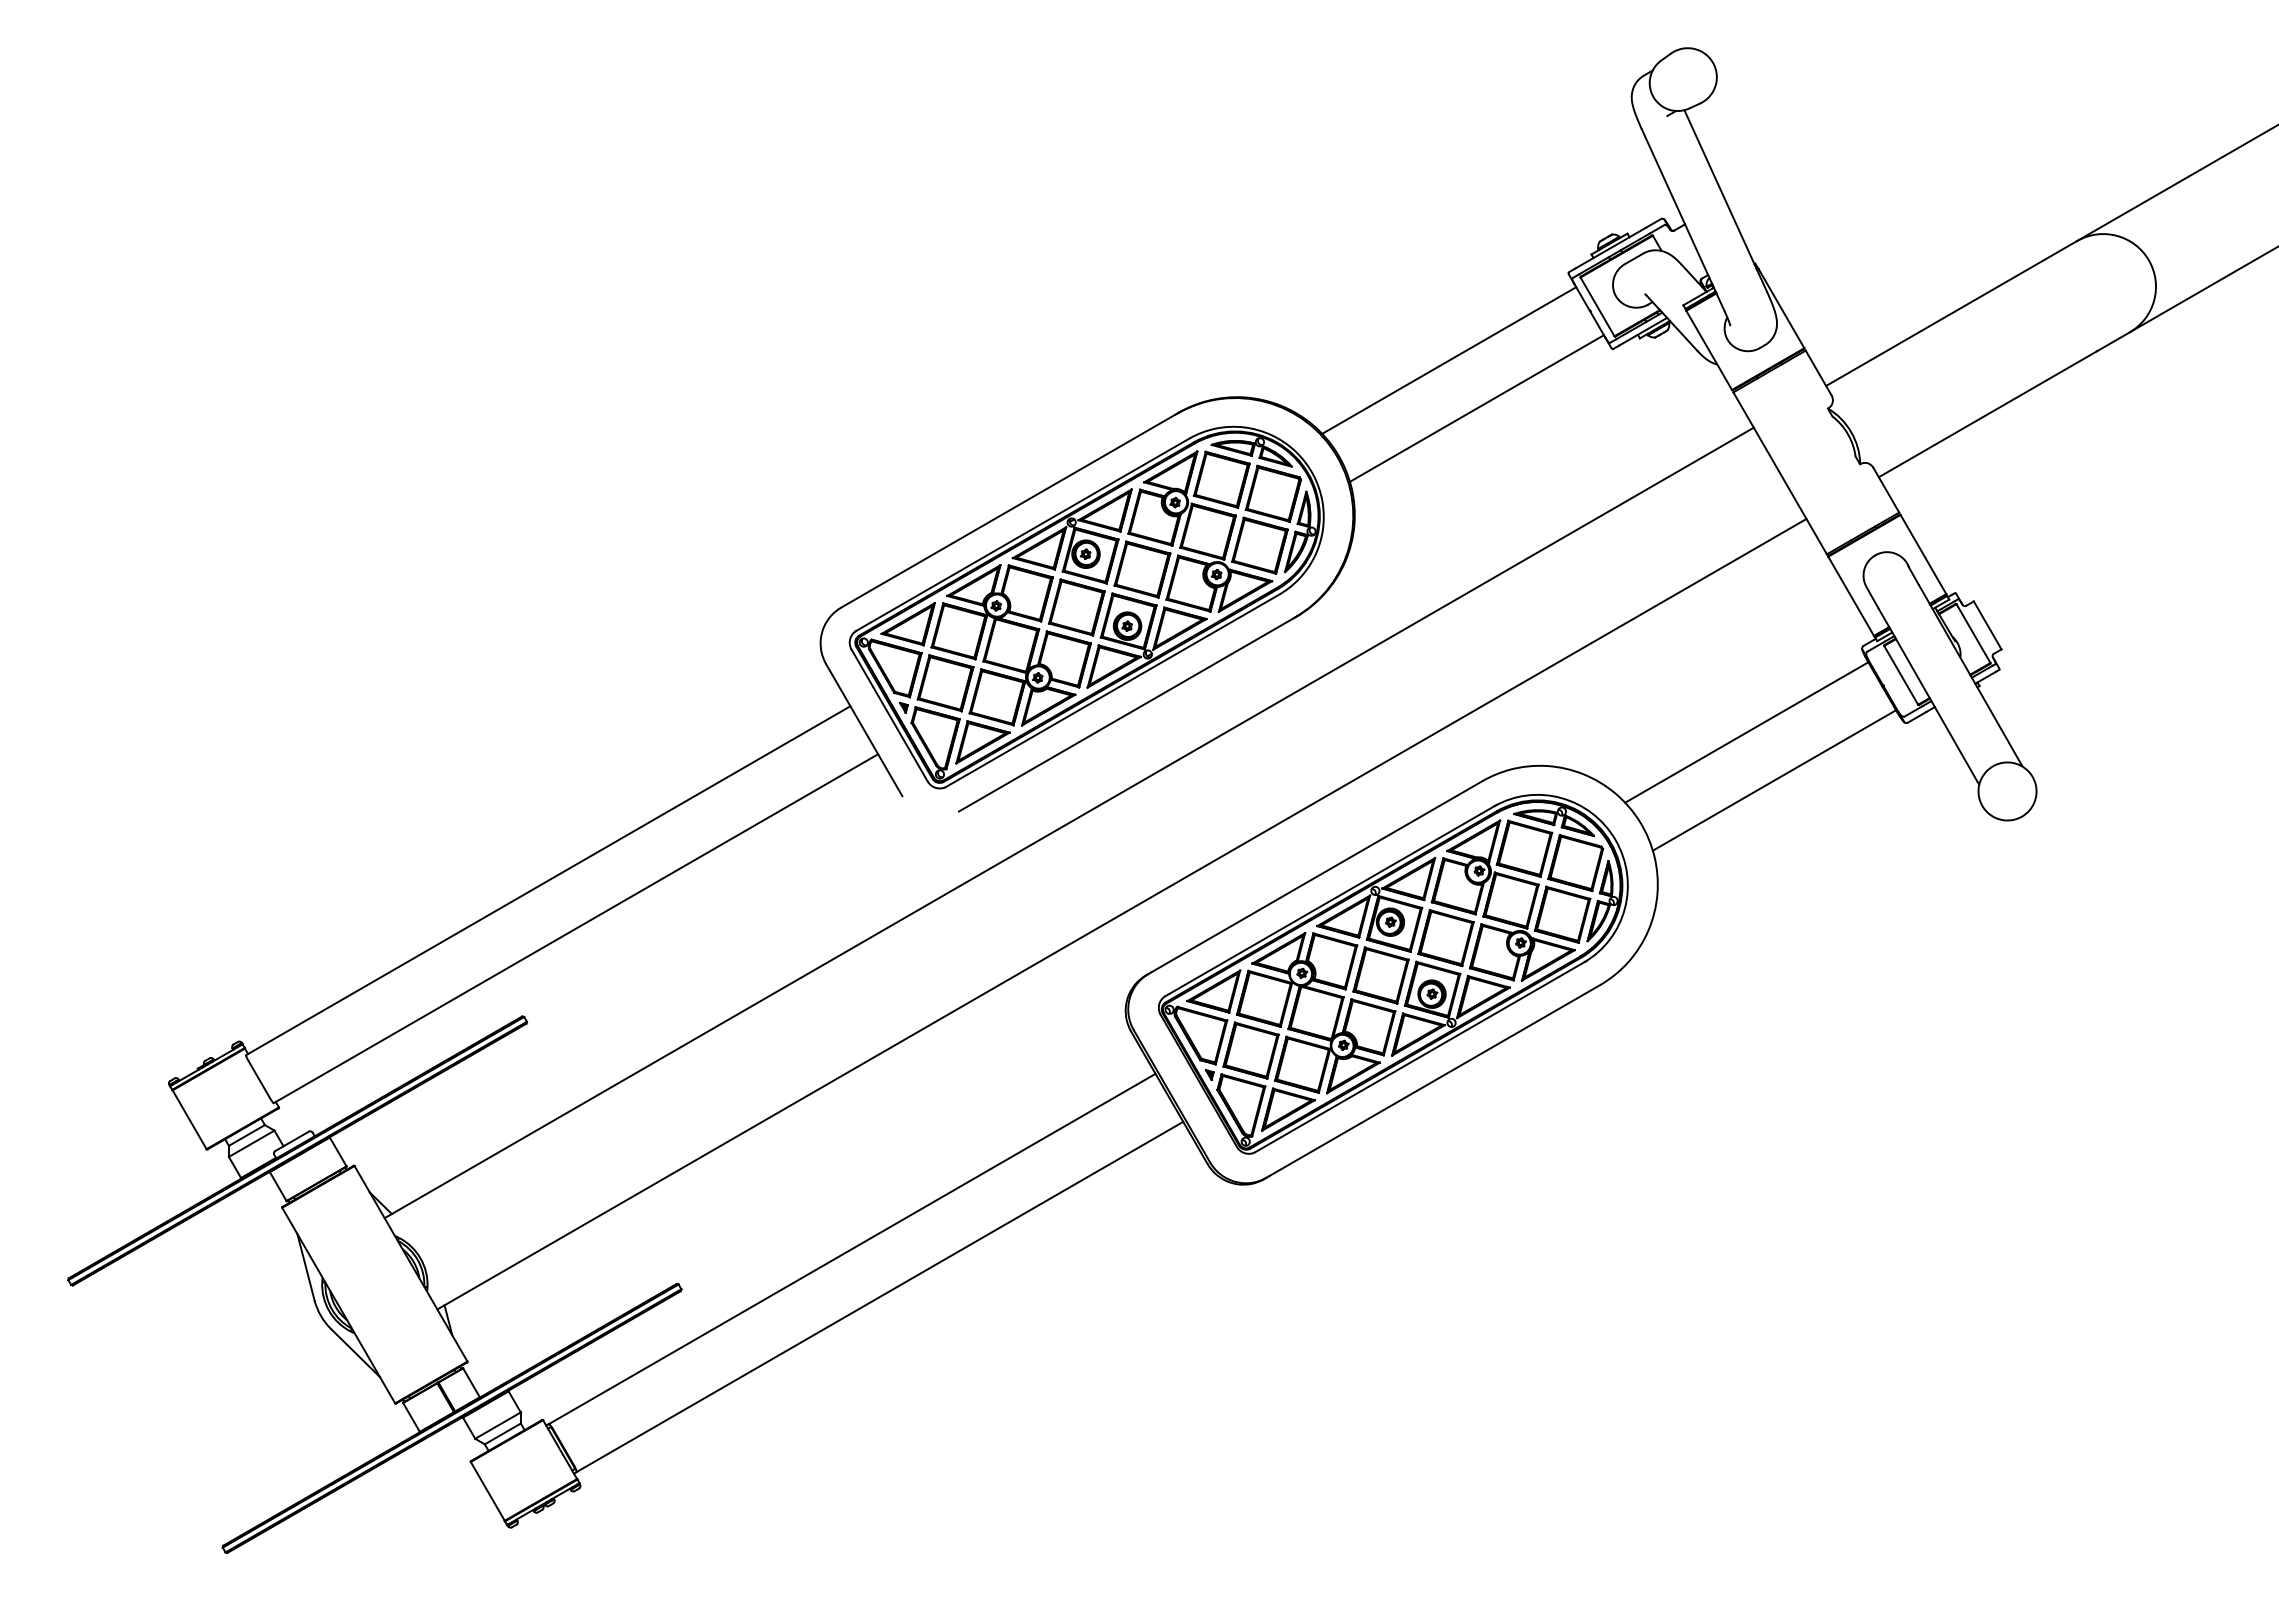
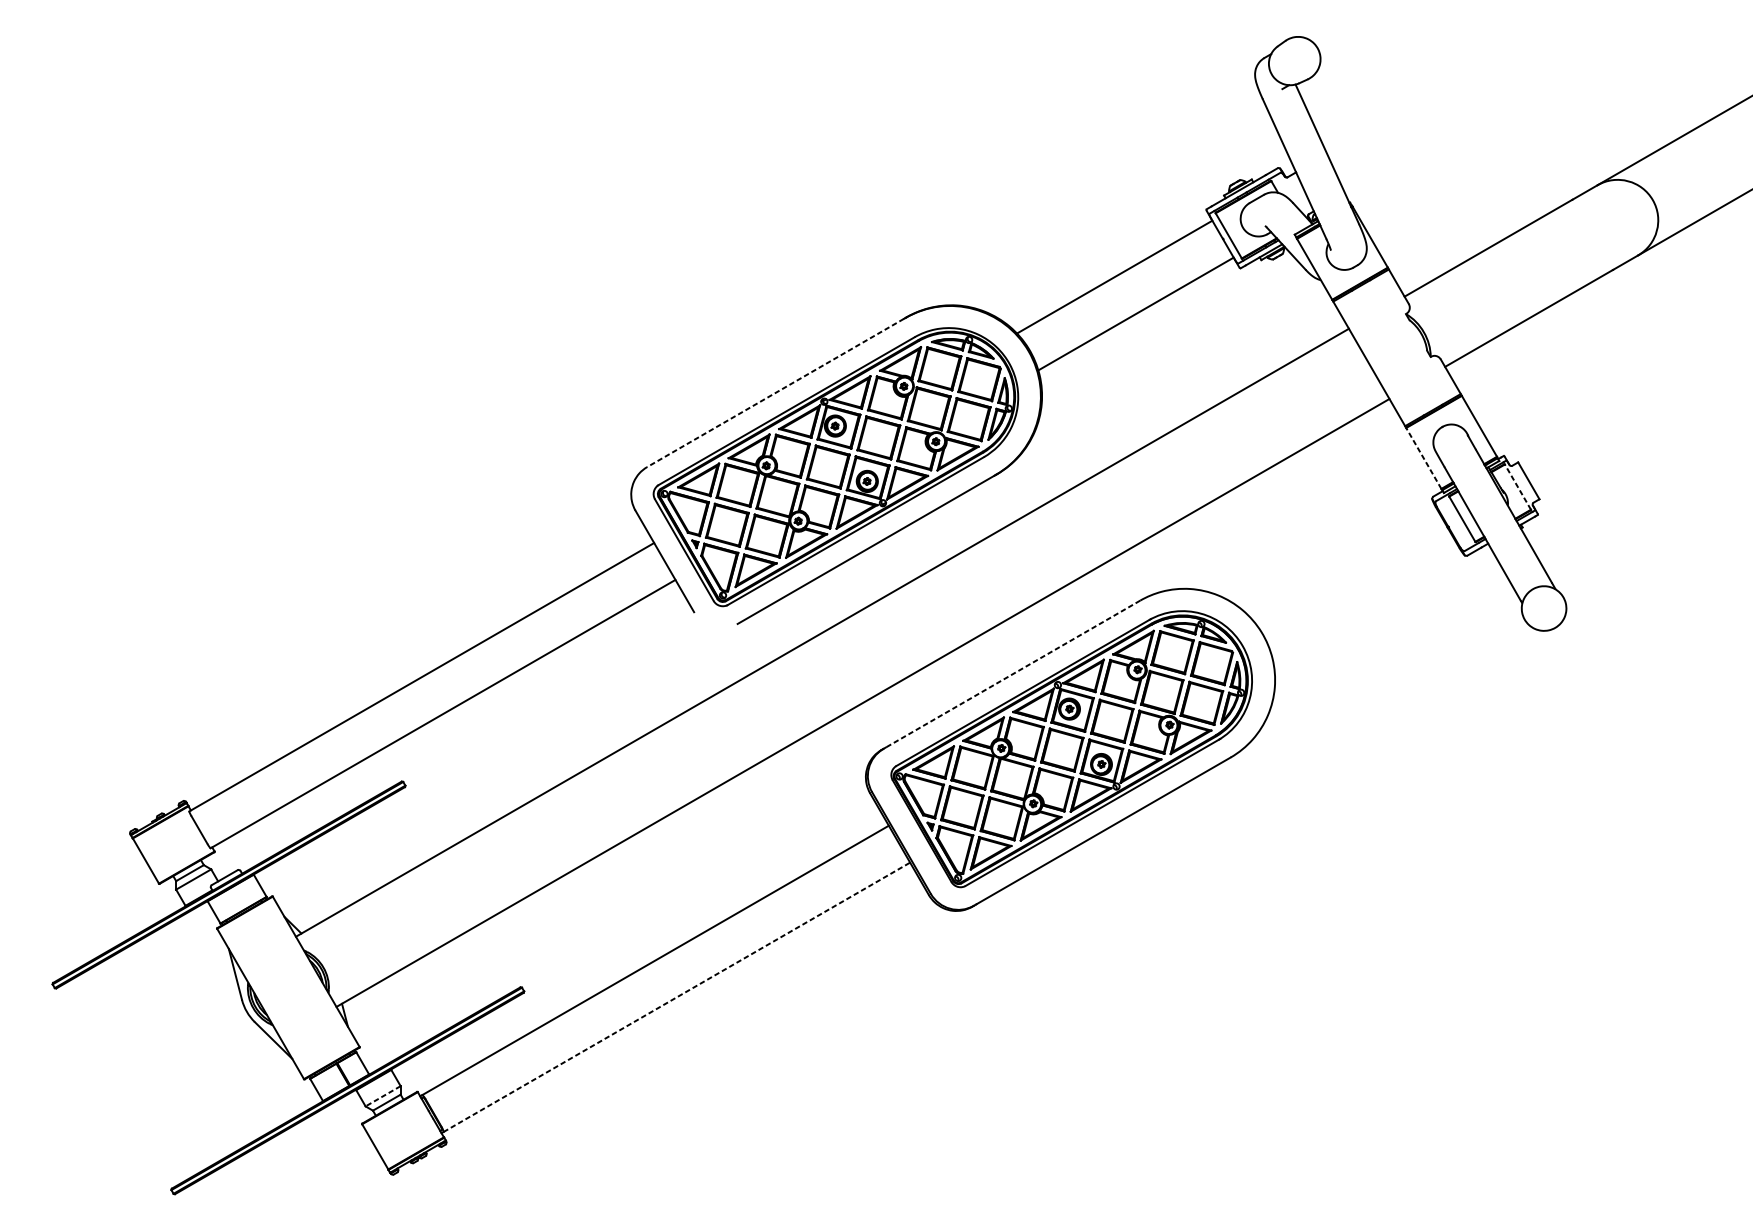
line: (1008, 511) -> (775, 393), solid -> dashed
line: (1851, 596) -> (1424, 458), solid -> dashed
line: (1973, 633) -> (1517, 487), solid -> dashed
line: (1746, 732) -> (1343, 563), removed
line: (1774, 780) -> (1364, 600), removed
line: (1317, 876) -> (1013, 673), solid -> dashed
line: (880, 1296) -> (677, 996), solid -> dashed
line: (497, 1425) -> (382, 1096), solid -> dashed

